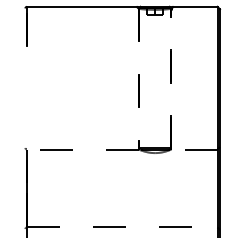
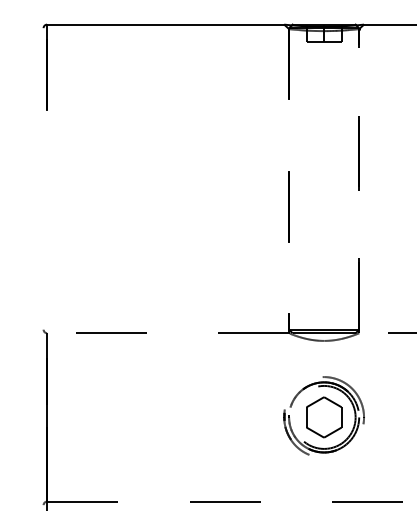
part: (154, 187) -> (322, 415), added

